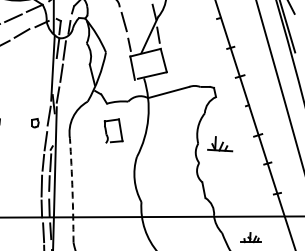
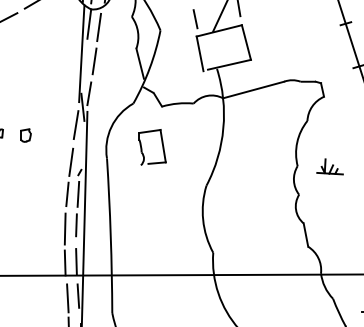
part: (35, 123) -> (26, 136), moved
part: (113, 130) -> (152, 146), moved
part: (219, 144) -> (329, 167), size x0.71
arc: (72, 190) -> (110, 235), dashed -> solid

